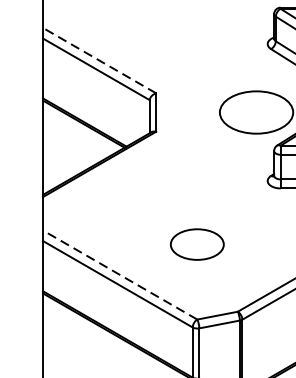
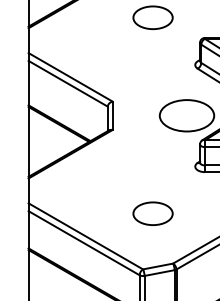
line: (99, 60) -> (70, 77), dashed -> solid
part: (196, 244) -> (152, 213), moved
line: (119, 275) -> (85, 236), dashed -> solid

